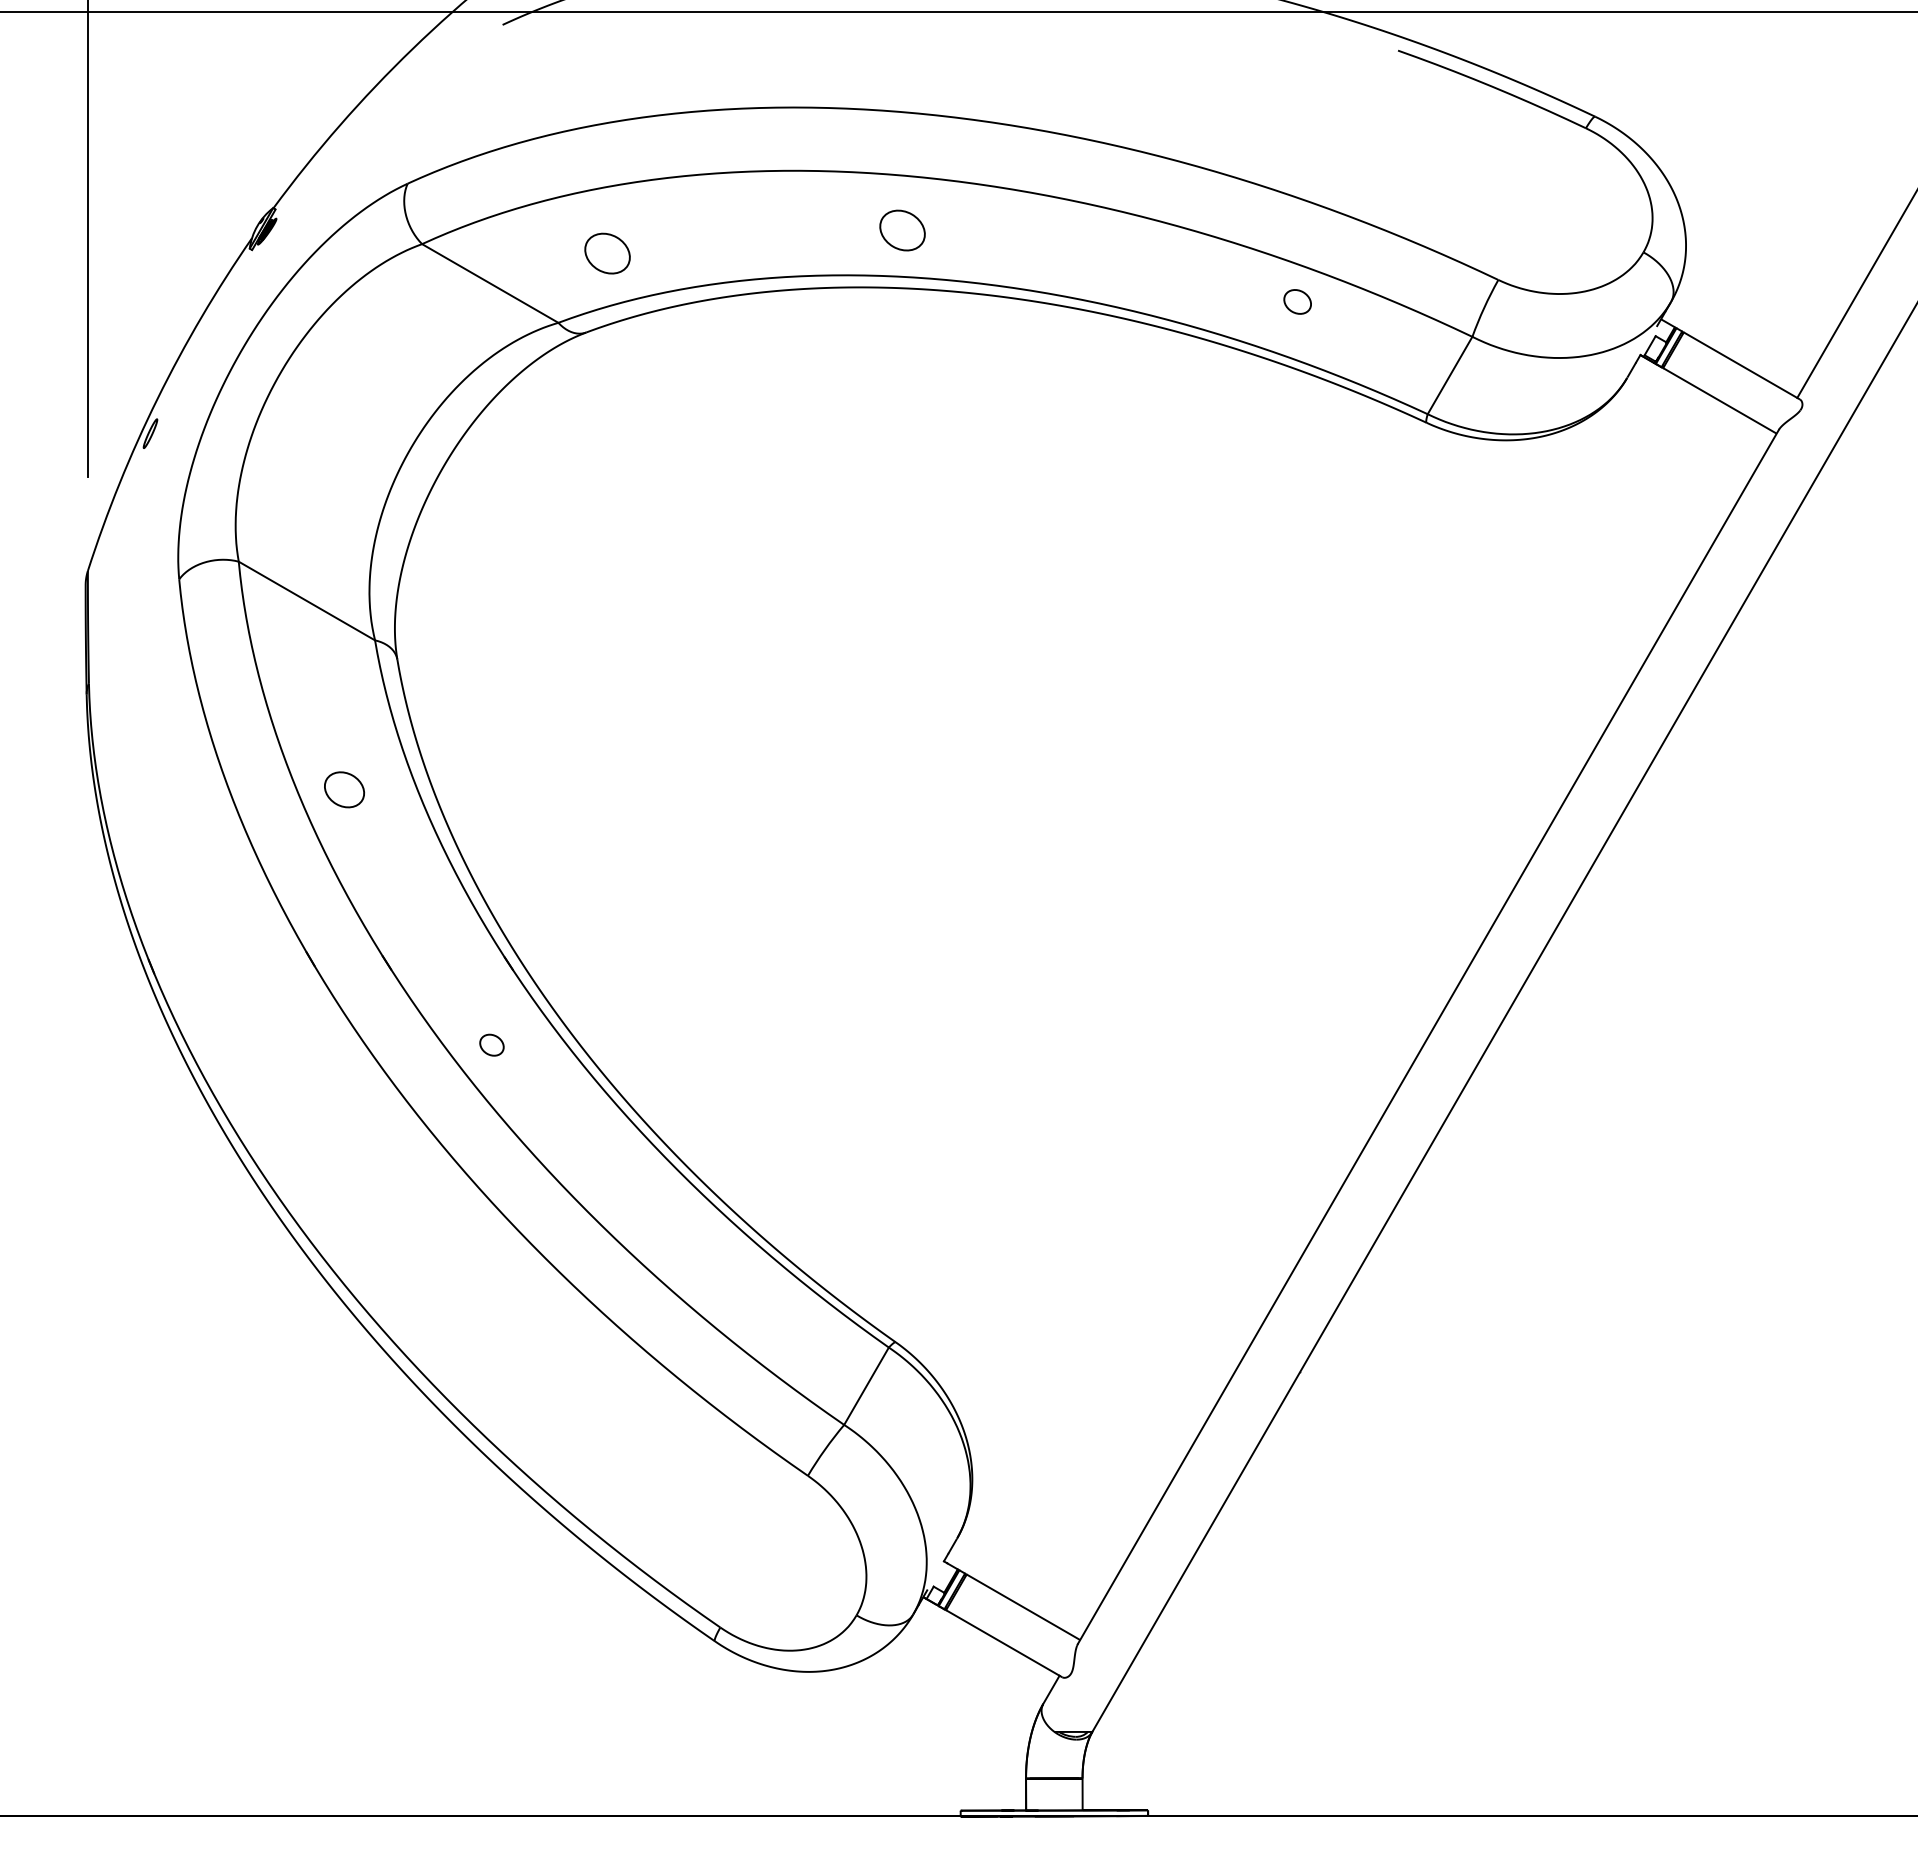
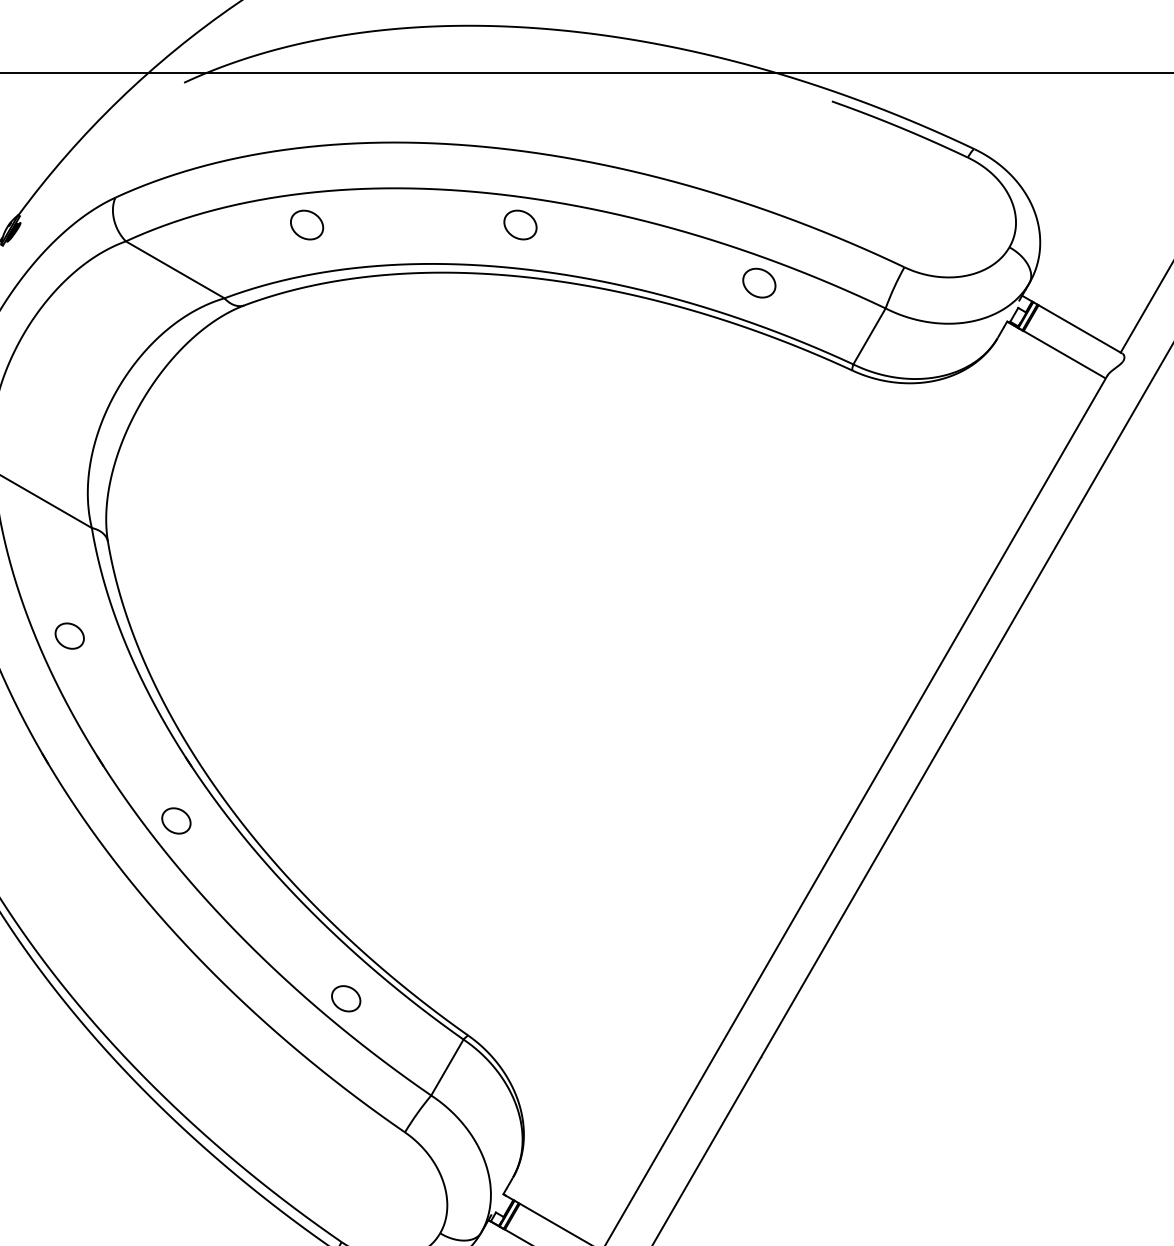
part: (902, 230) -> (520, 224), moved
part: (607, 253) -> (307, 224), moved
part: (1297, 301) -> (759, 282), size x1.67
part: (491, 1044) -> (176, 820), size x1.67
part: (726, 1290) -> (346, 998), added

